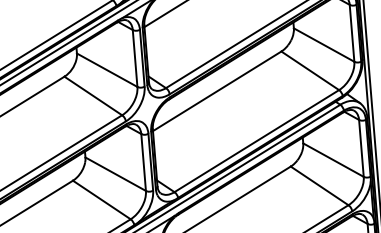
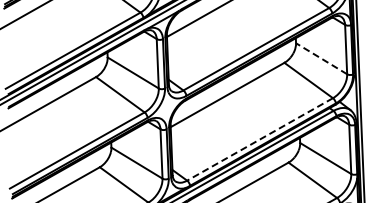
line: (323, 44) -> (321, 58), solid -> dashed
line: (257, 141) -> (260, 139), solid -> dashed

